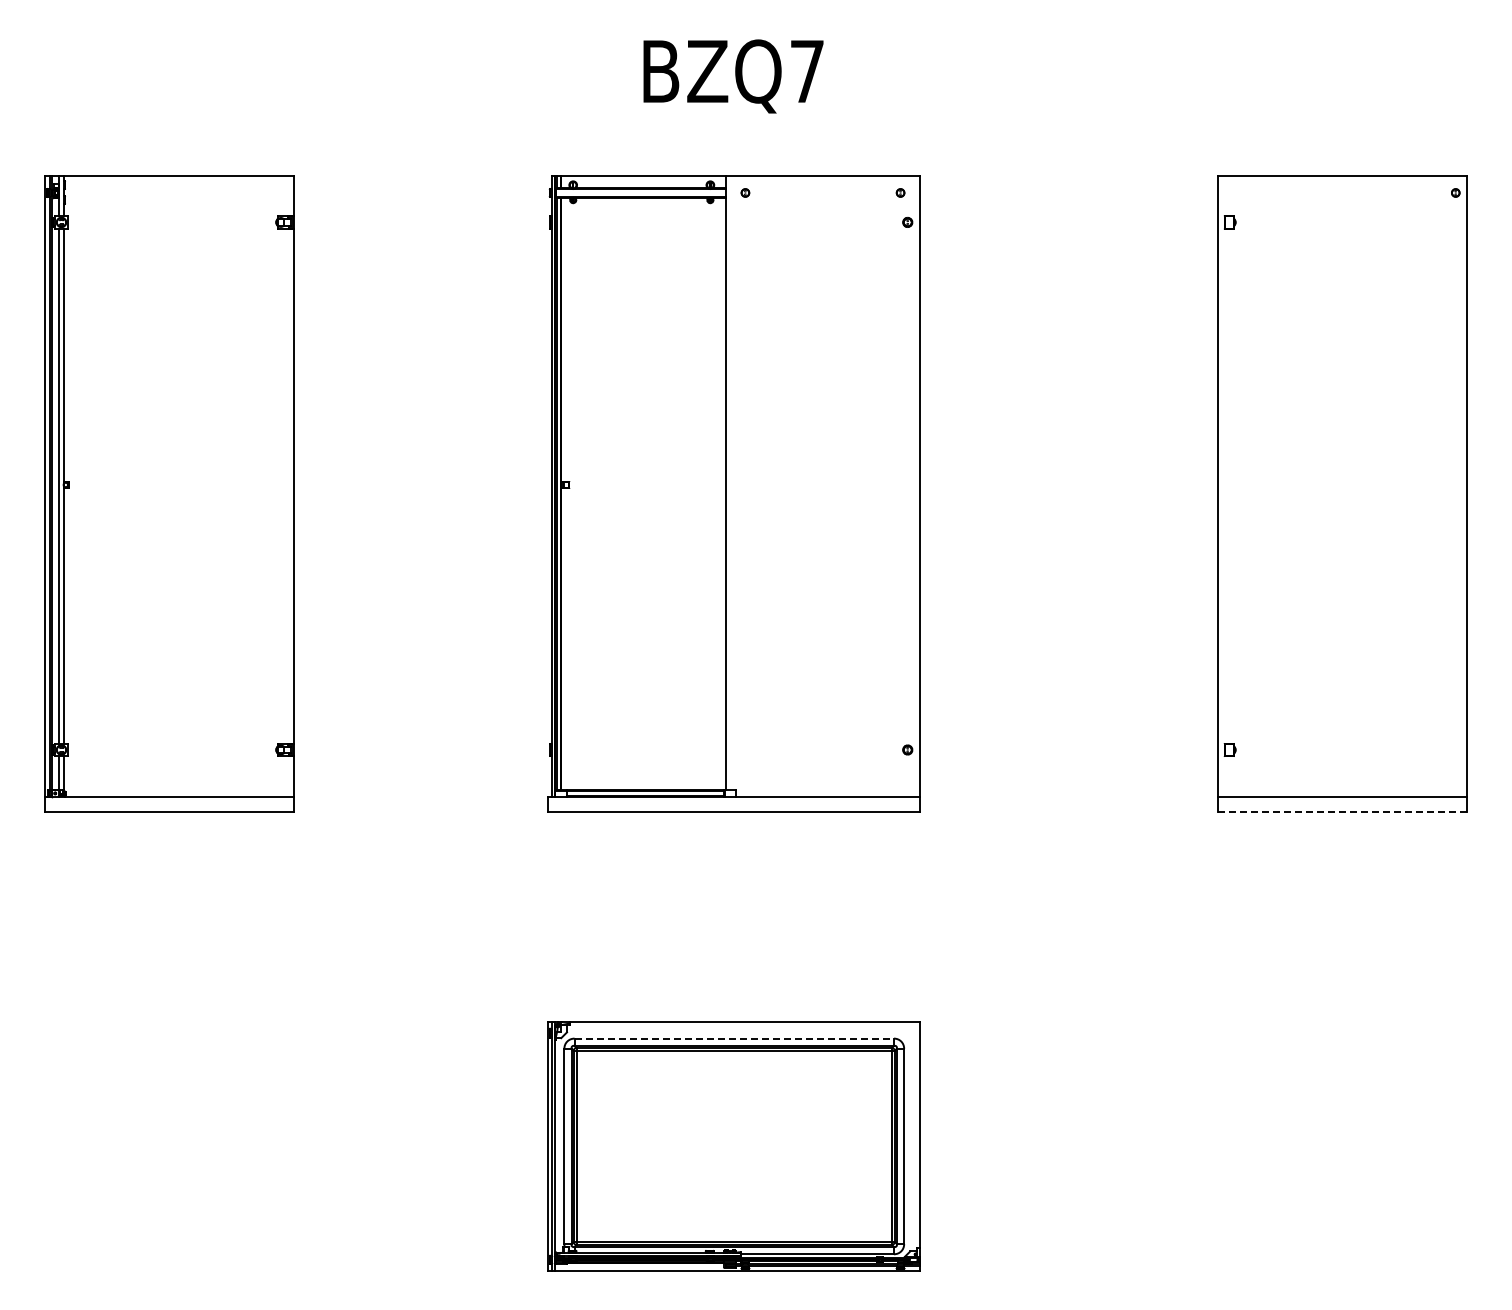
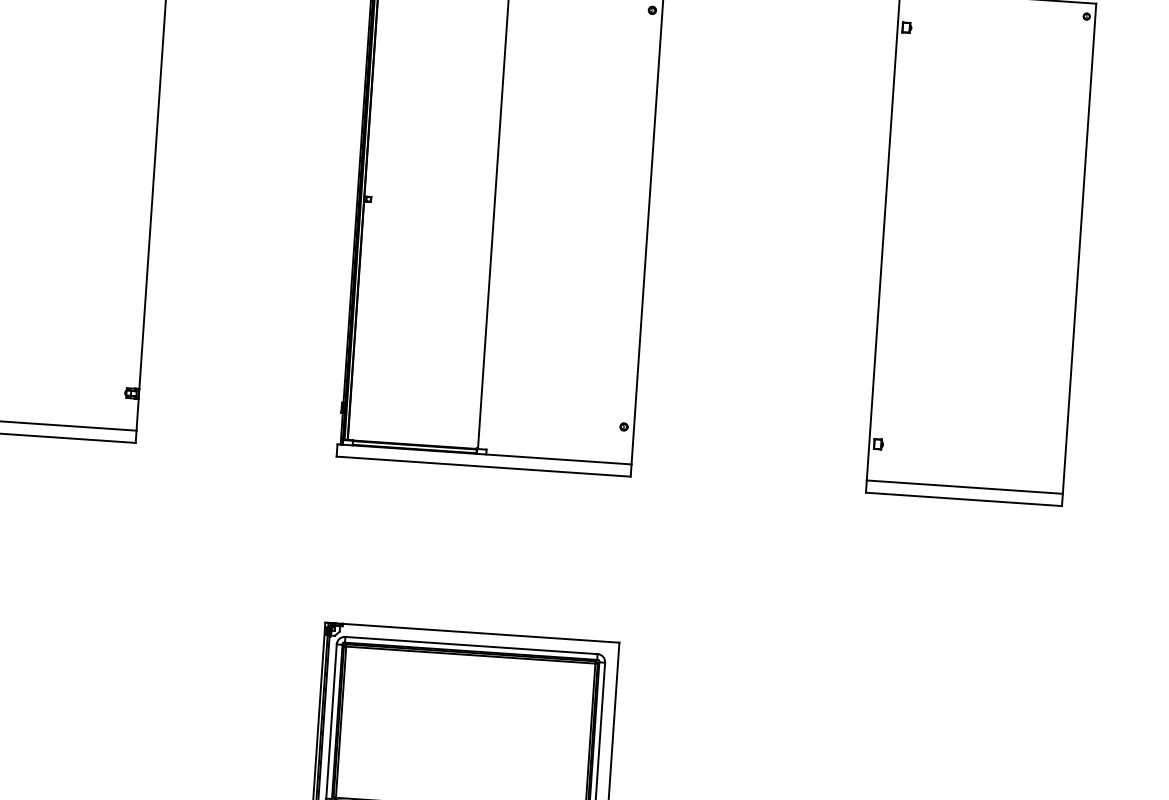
line: (1342, 812) -> (963, 499), dashed -> solid
line: (734, 1038) -> (471, 645), dashed -> solid

